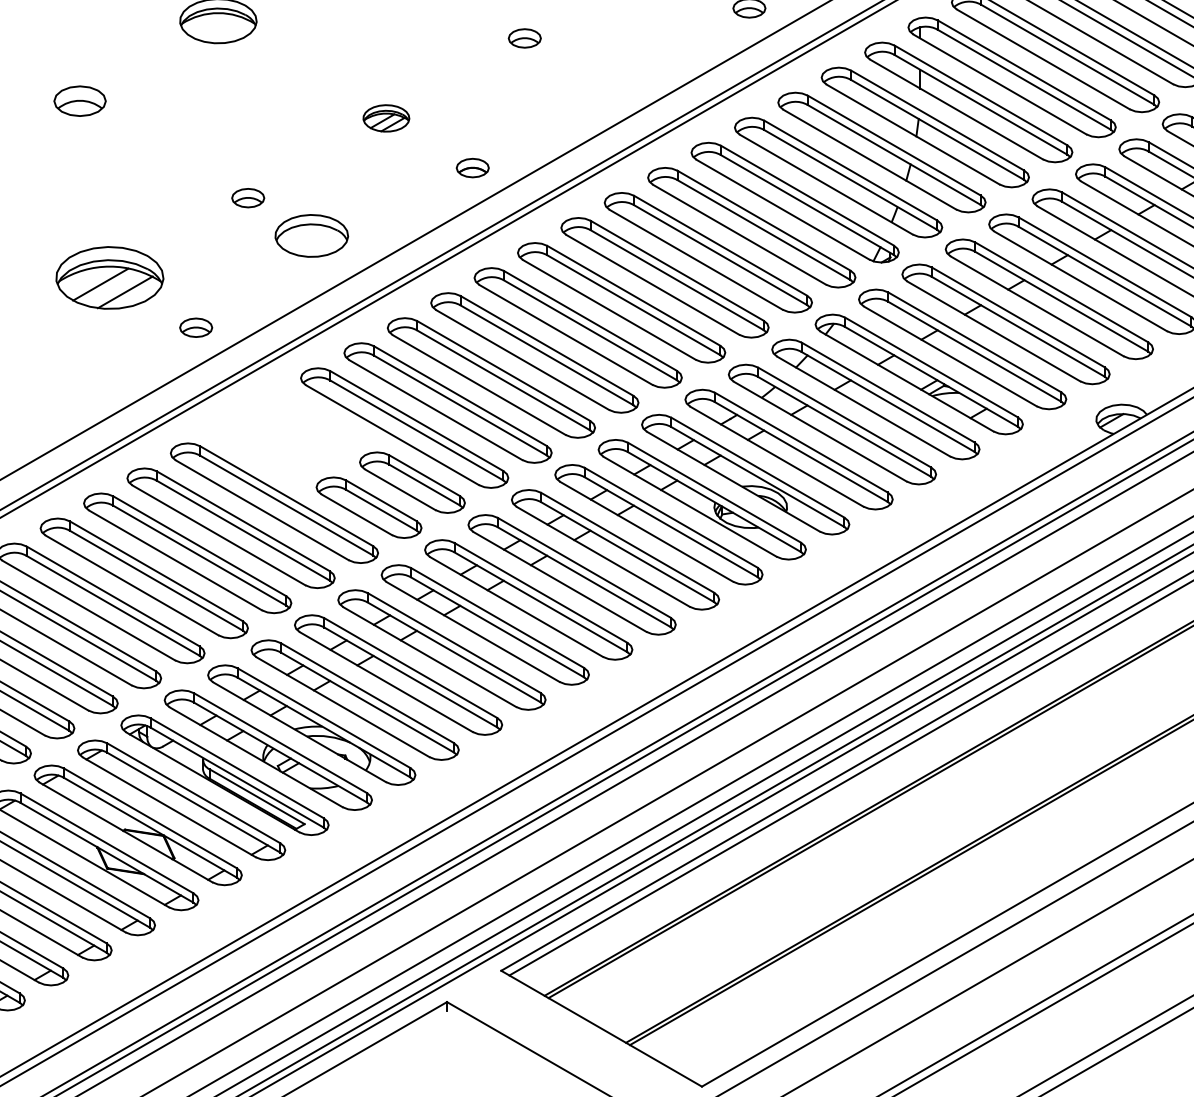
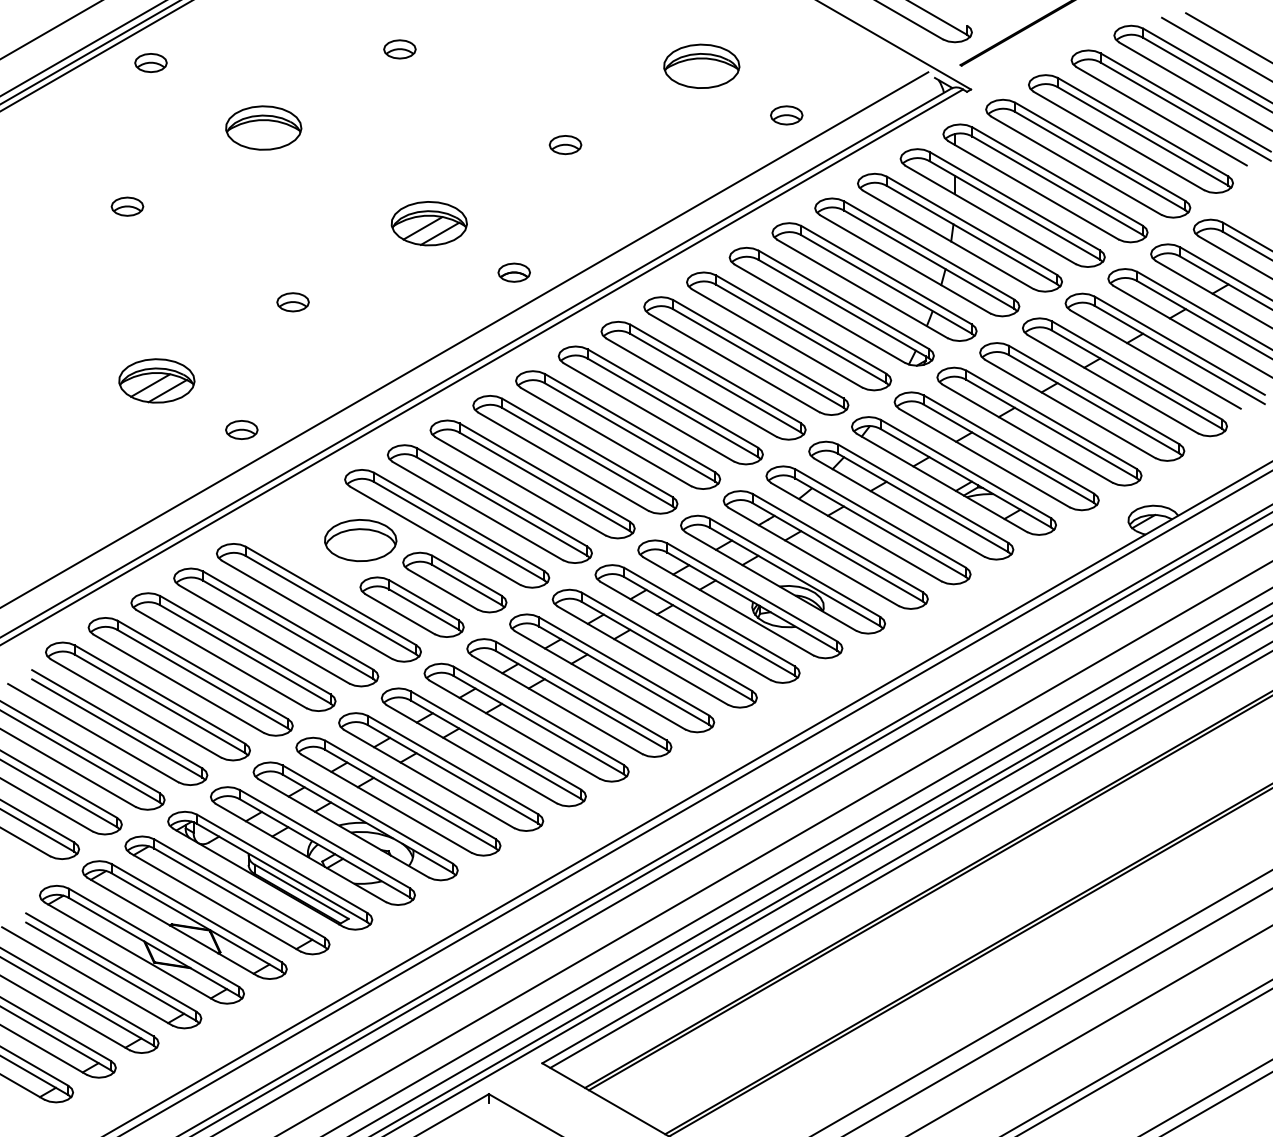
part: (80, 100) -> (127, 206), size x0.62
part: (385, 118) -> (428, 223), size x1.67
part: (311, 235) -> (360, 540), moved
part: (109, 277) -> (156, 380), size x0.71

